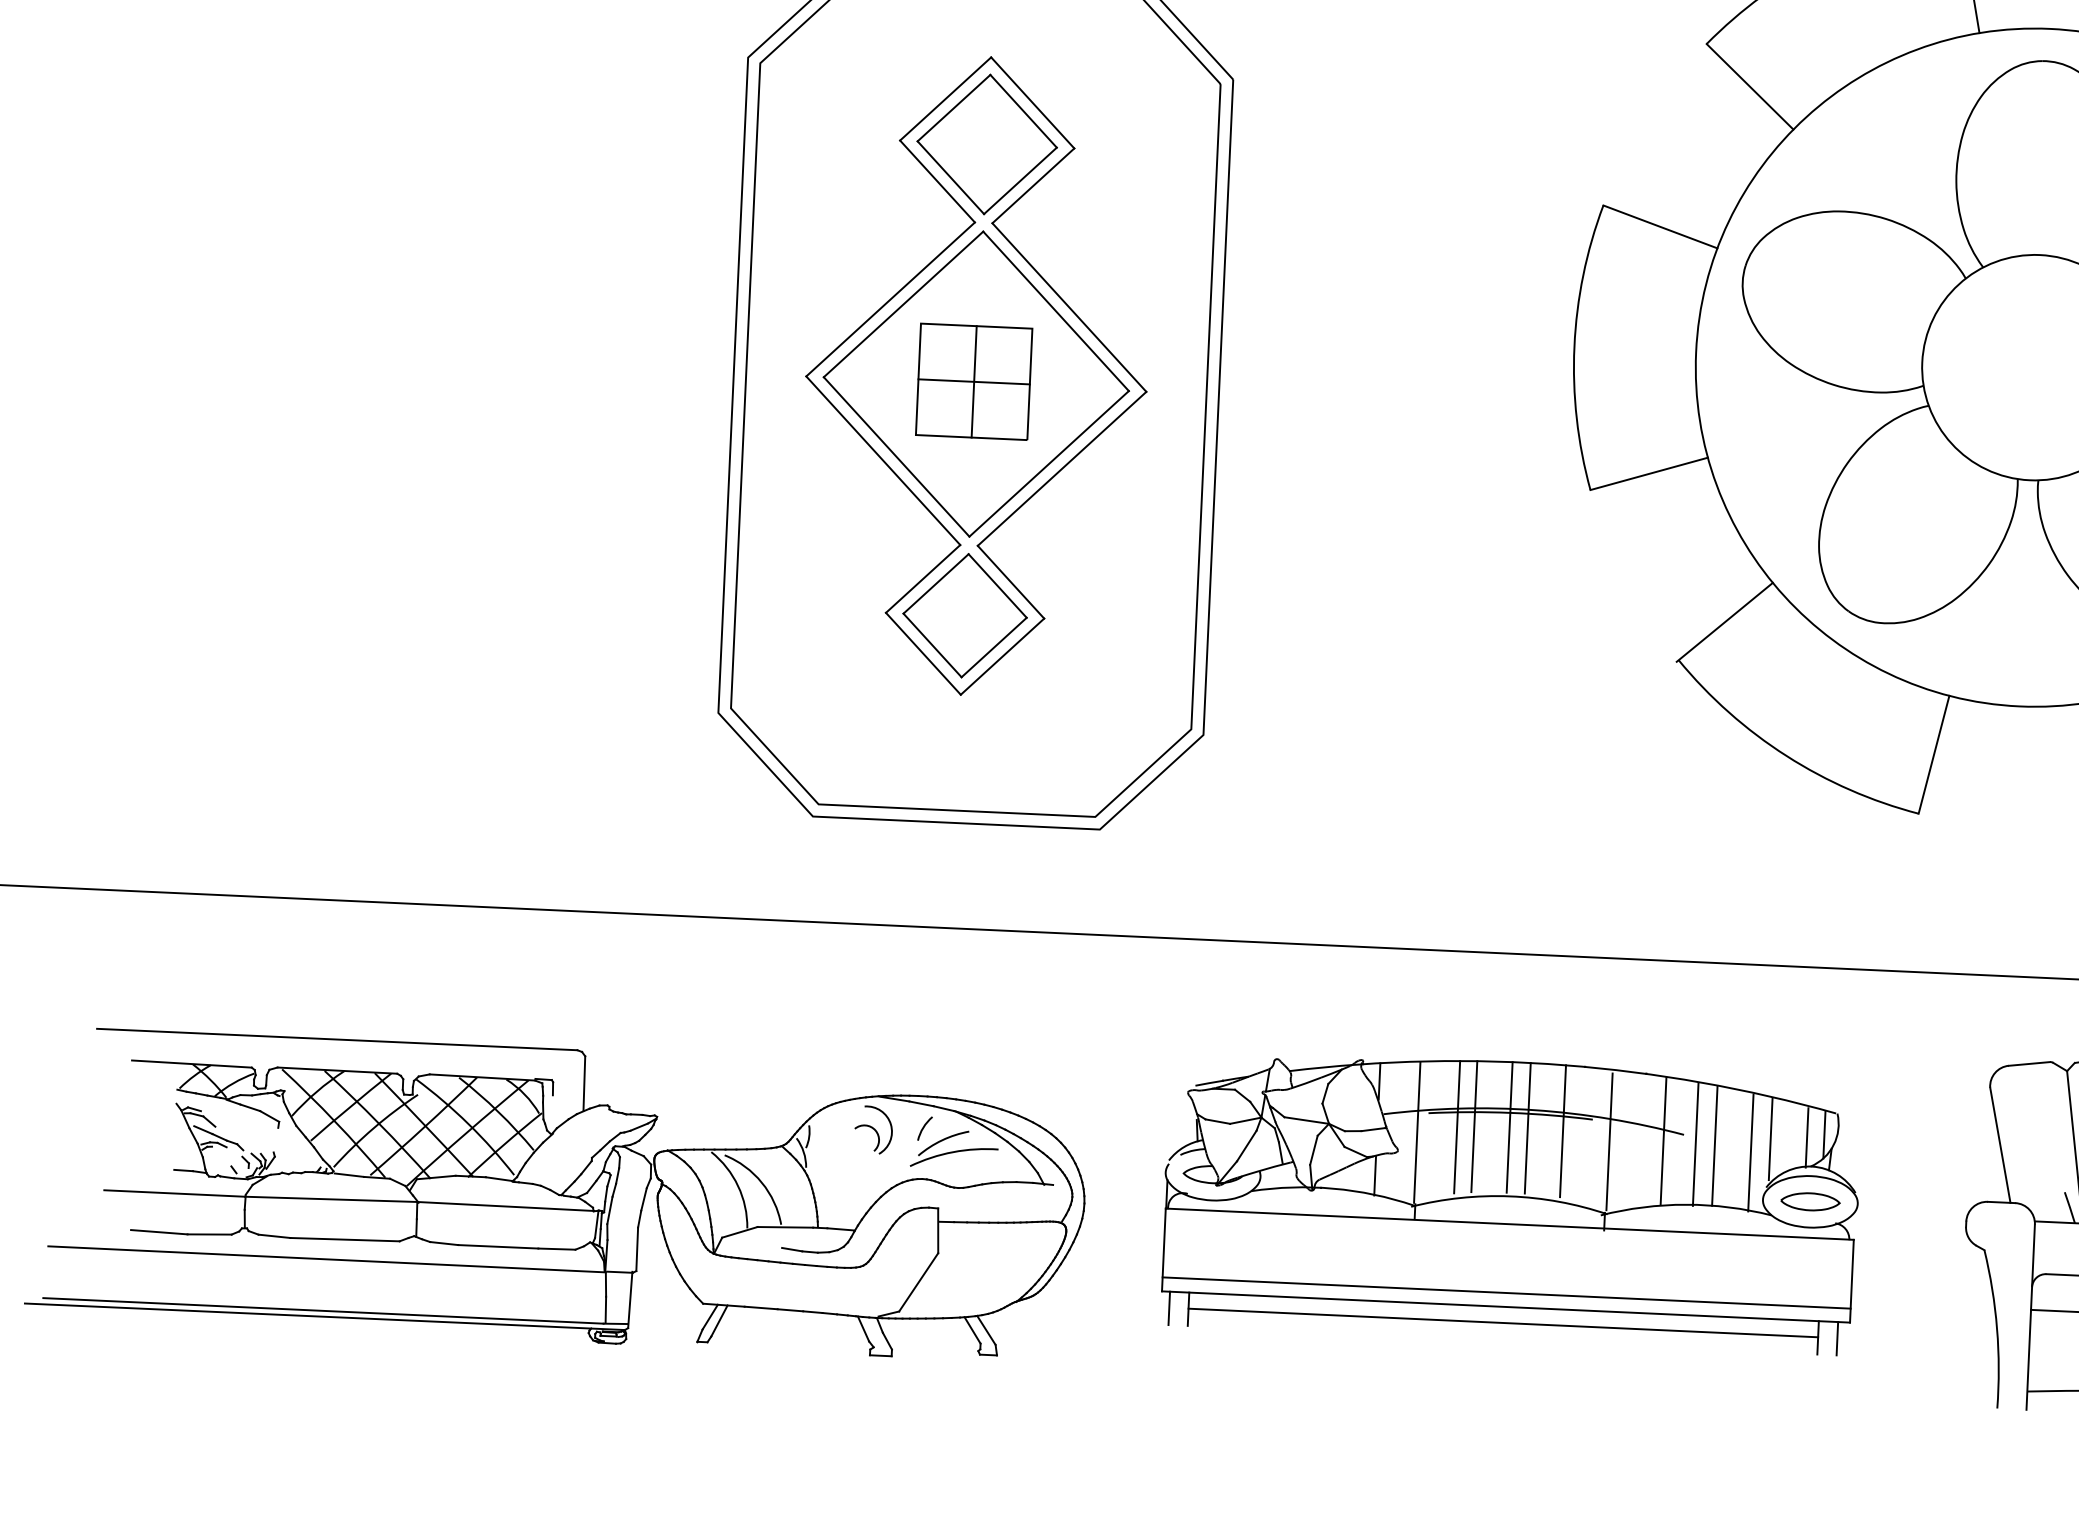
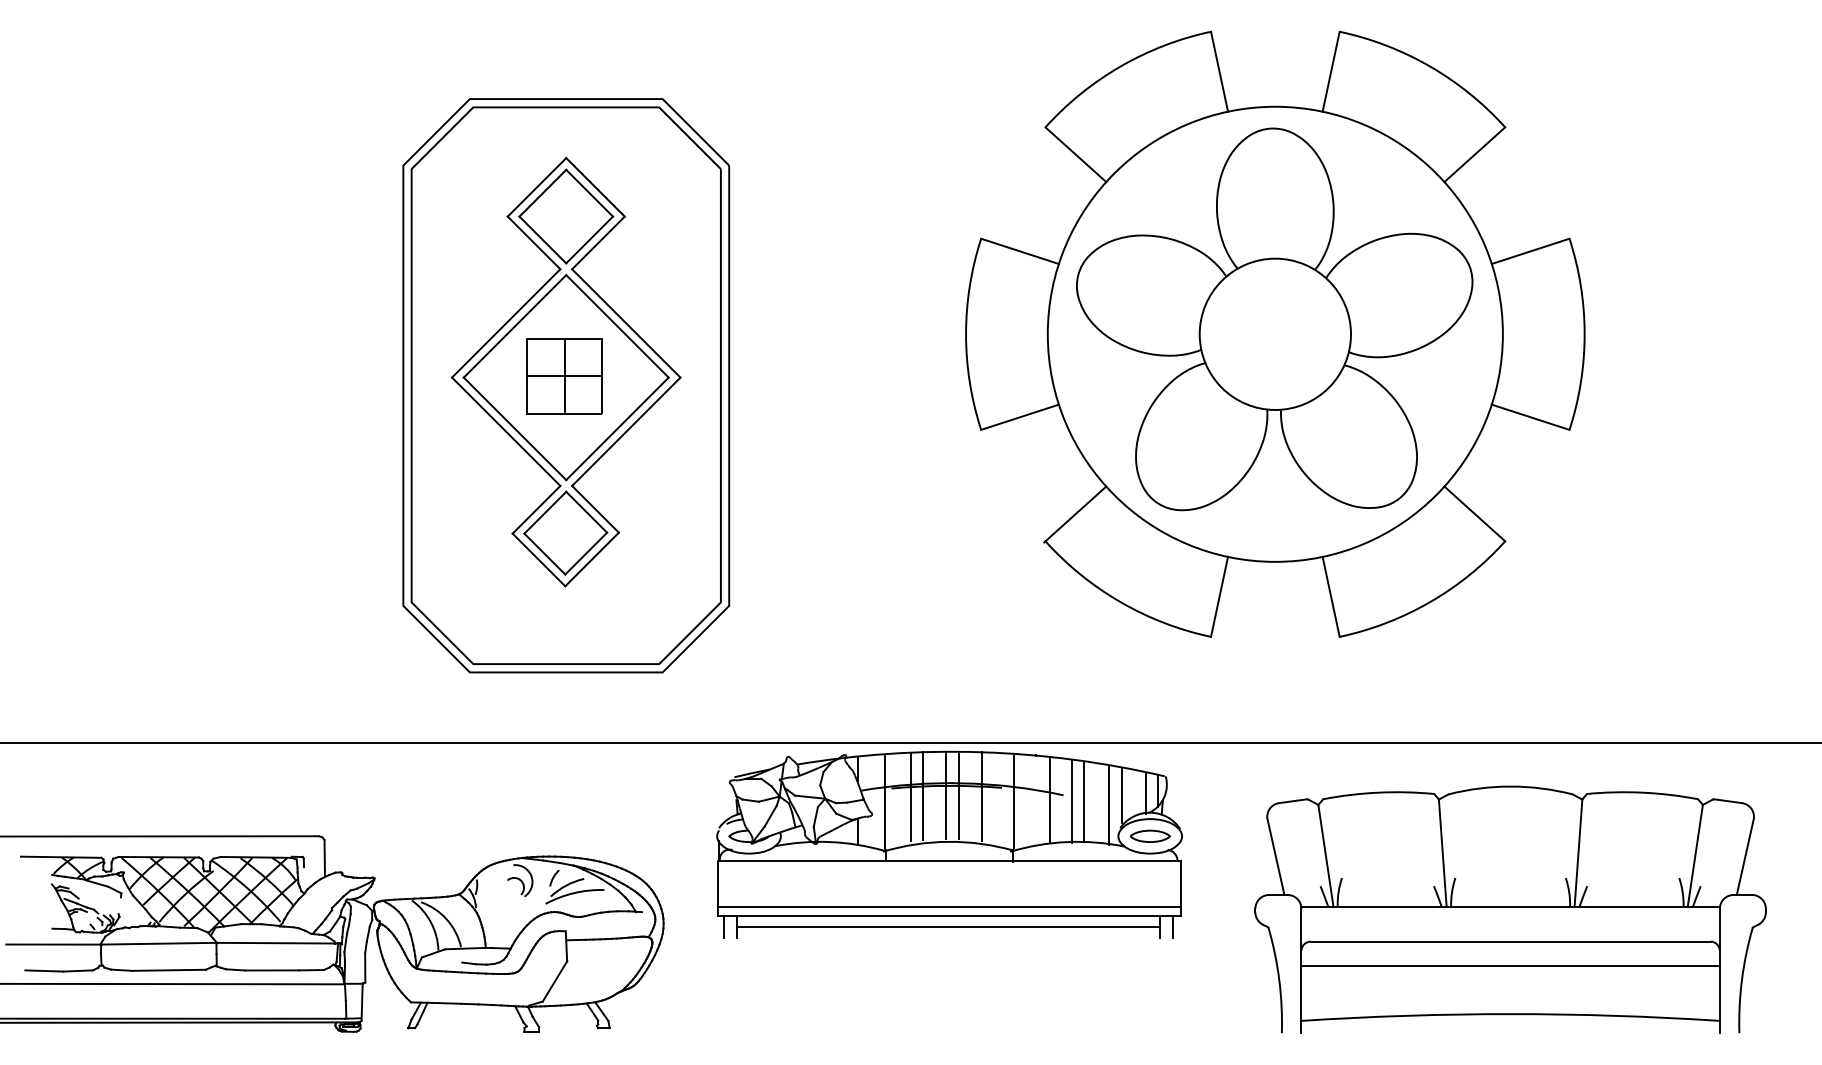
part: (1510, 1200) -> (949, 844), moved

